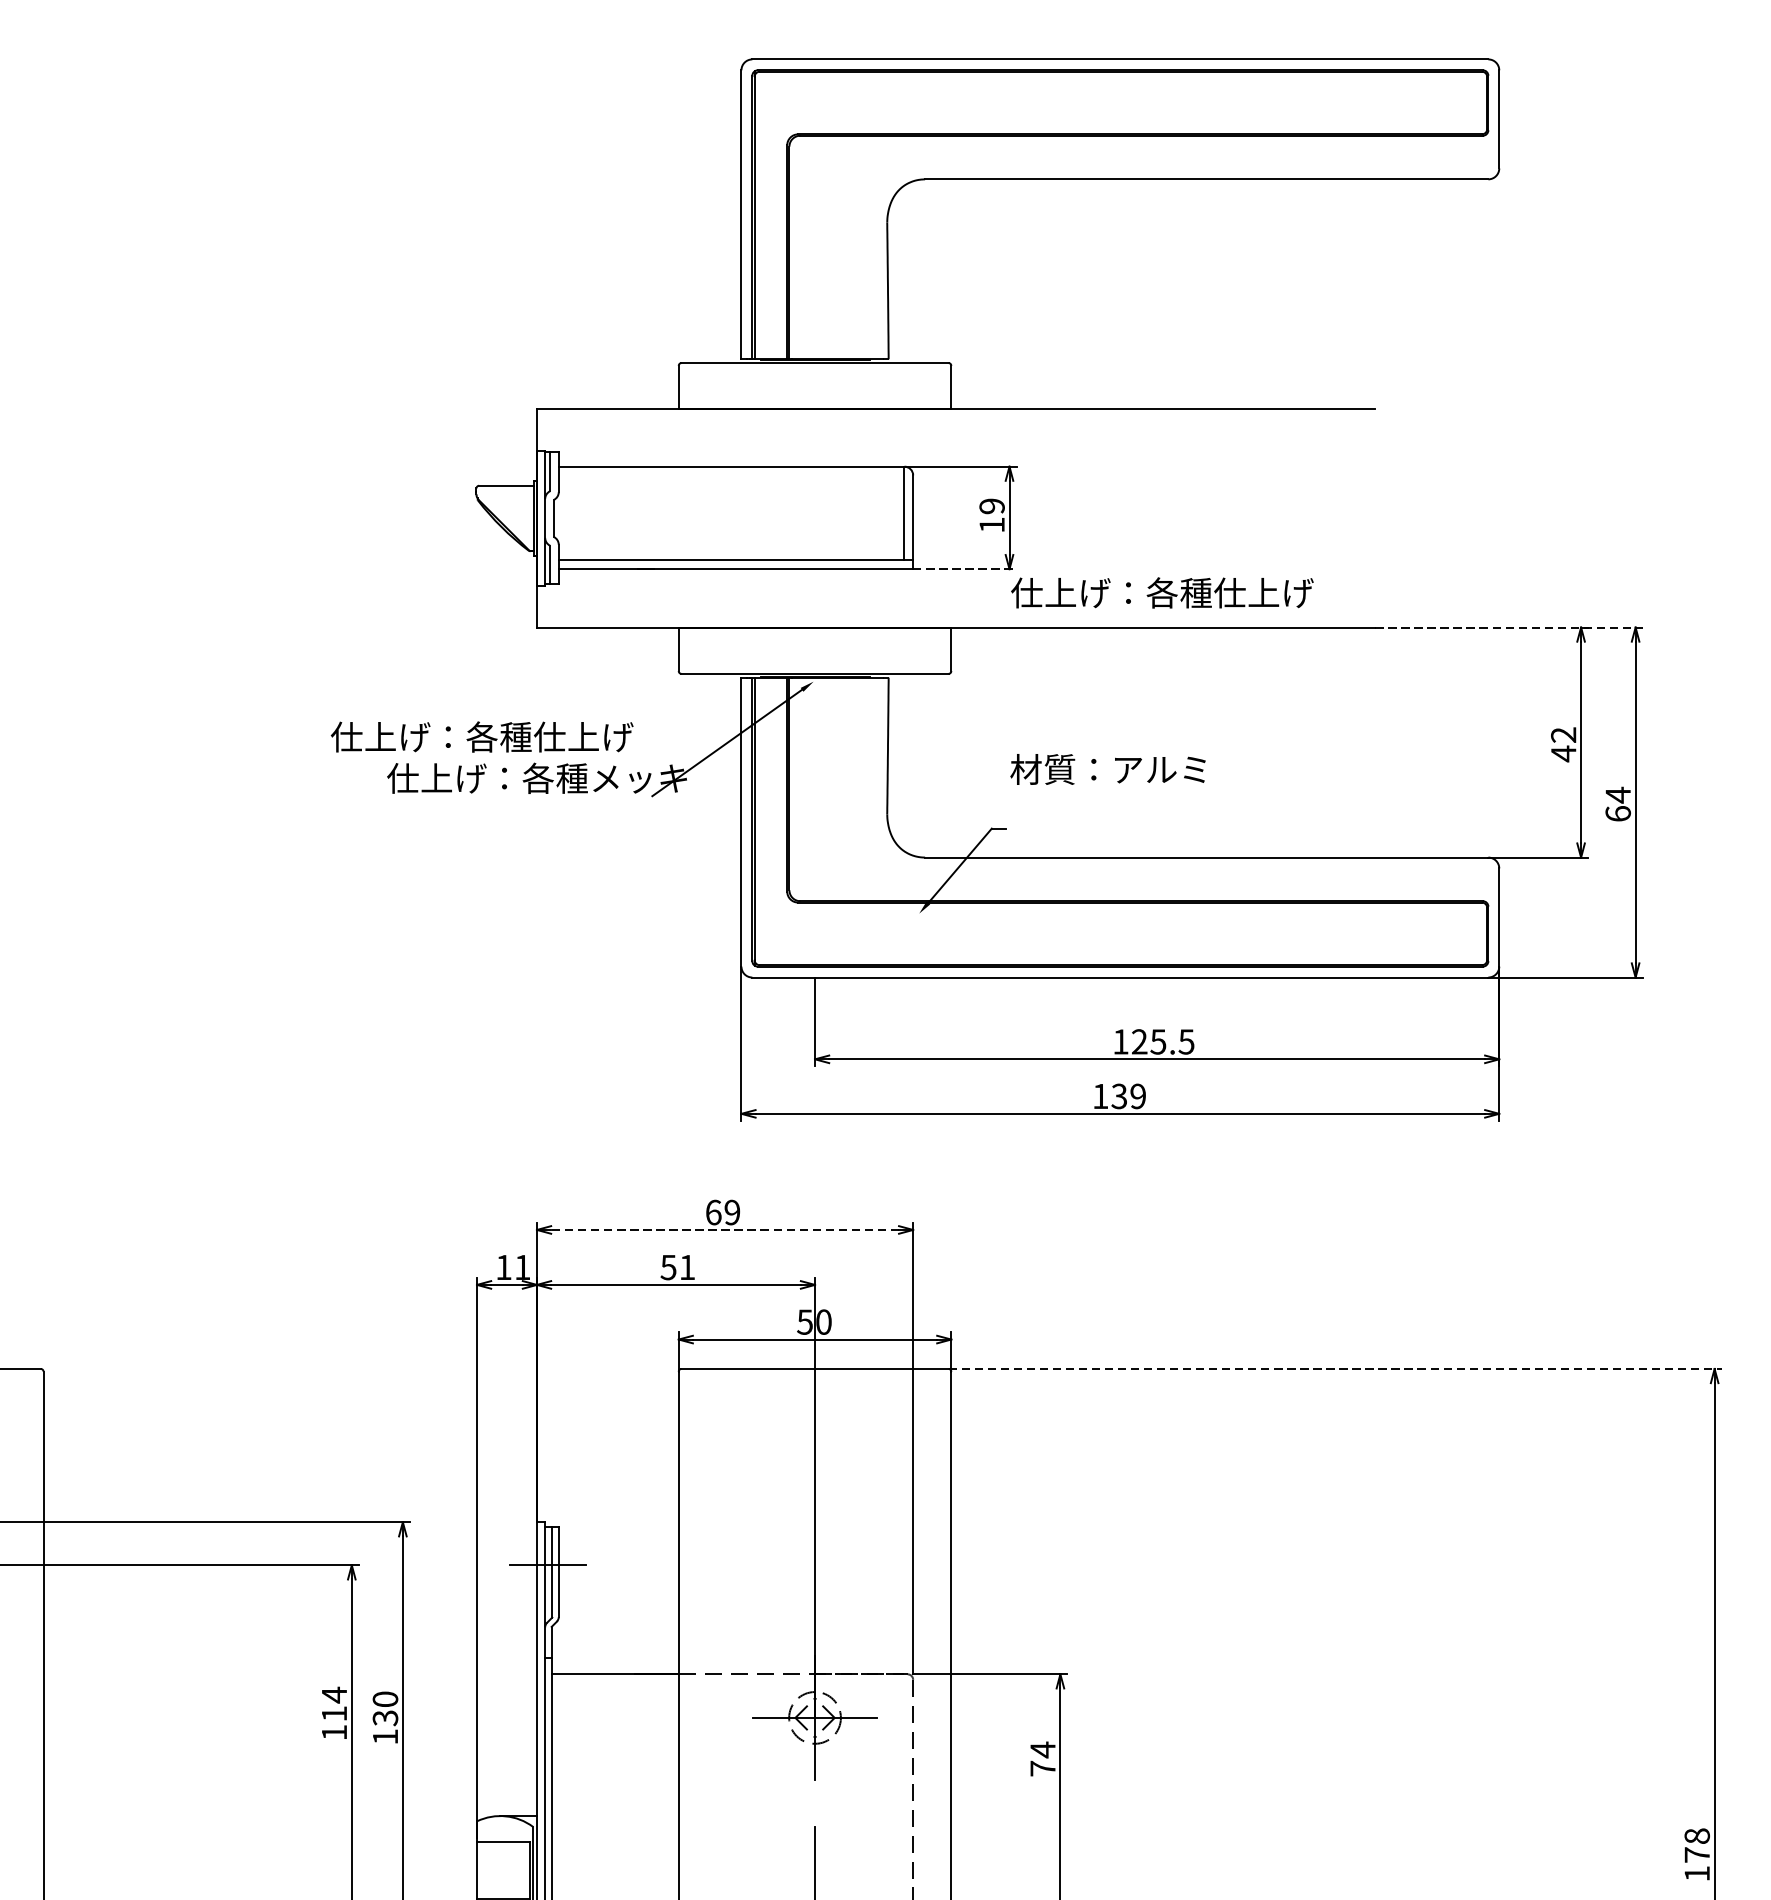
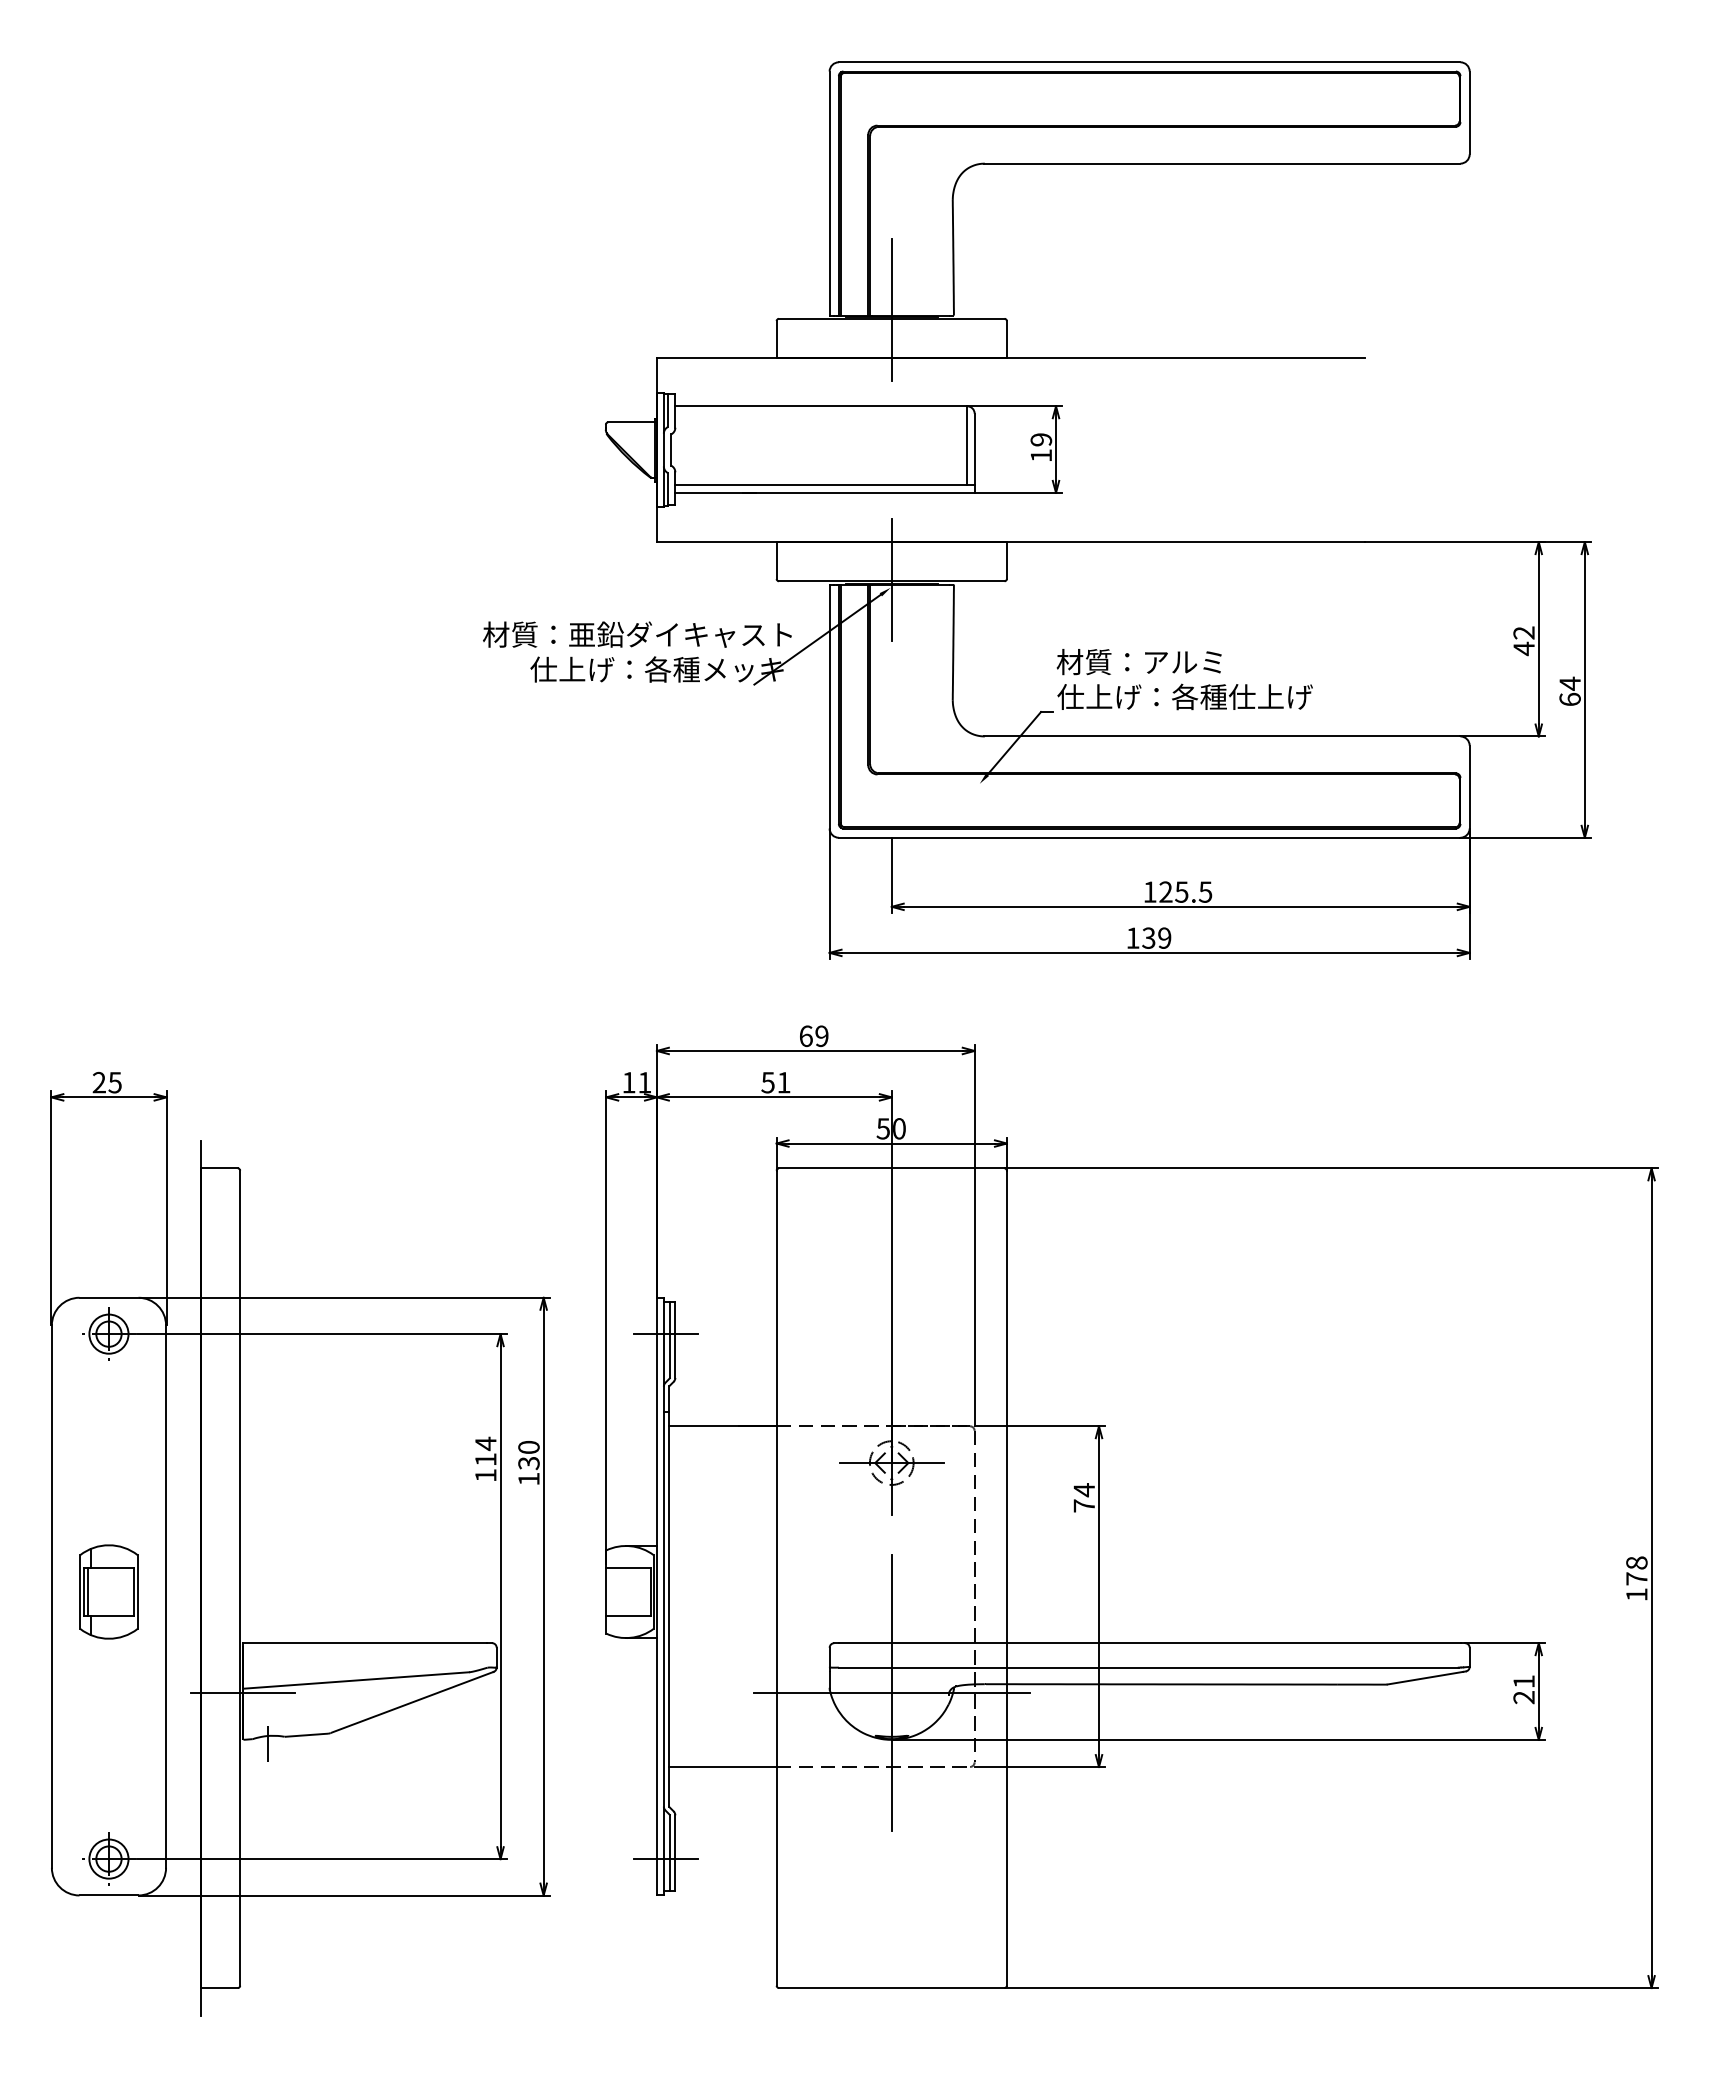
line: (814, 352) -> (891, 309), added
line: (965, 568) -> (1018, 492), dashed -> solid
text: (1161, 592) -> (1184, 696), moved
line: (1508, 627) -> (1477, 542), dashed -> solid
line: (814, 671) -> (891, 579), added
text: (512, 736) -> (636, 634), 仕上げ：各種仕上げ -> 材質：亜鉛ダイキャスト
line: (724, 1229) -> (815, 1050), dashed -> solid
line: (1335, 1369) -> (1331, 1168), dashed -> solid

